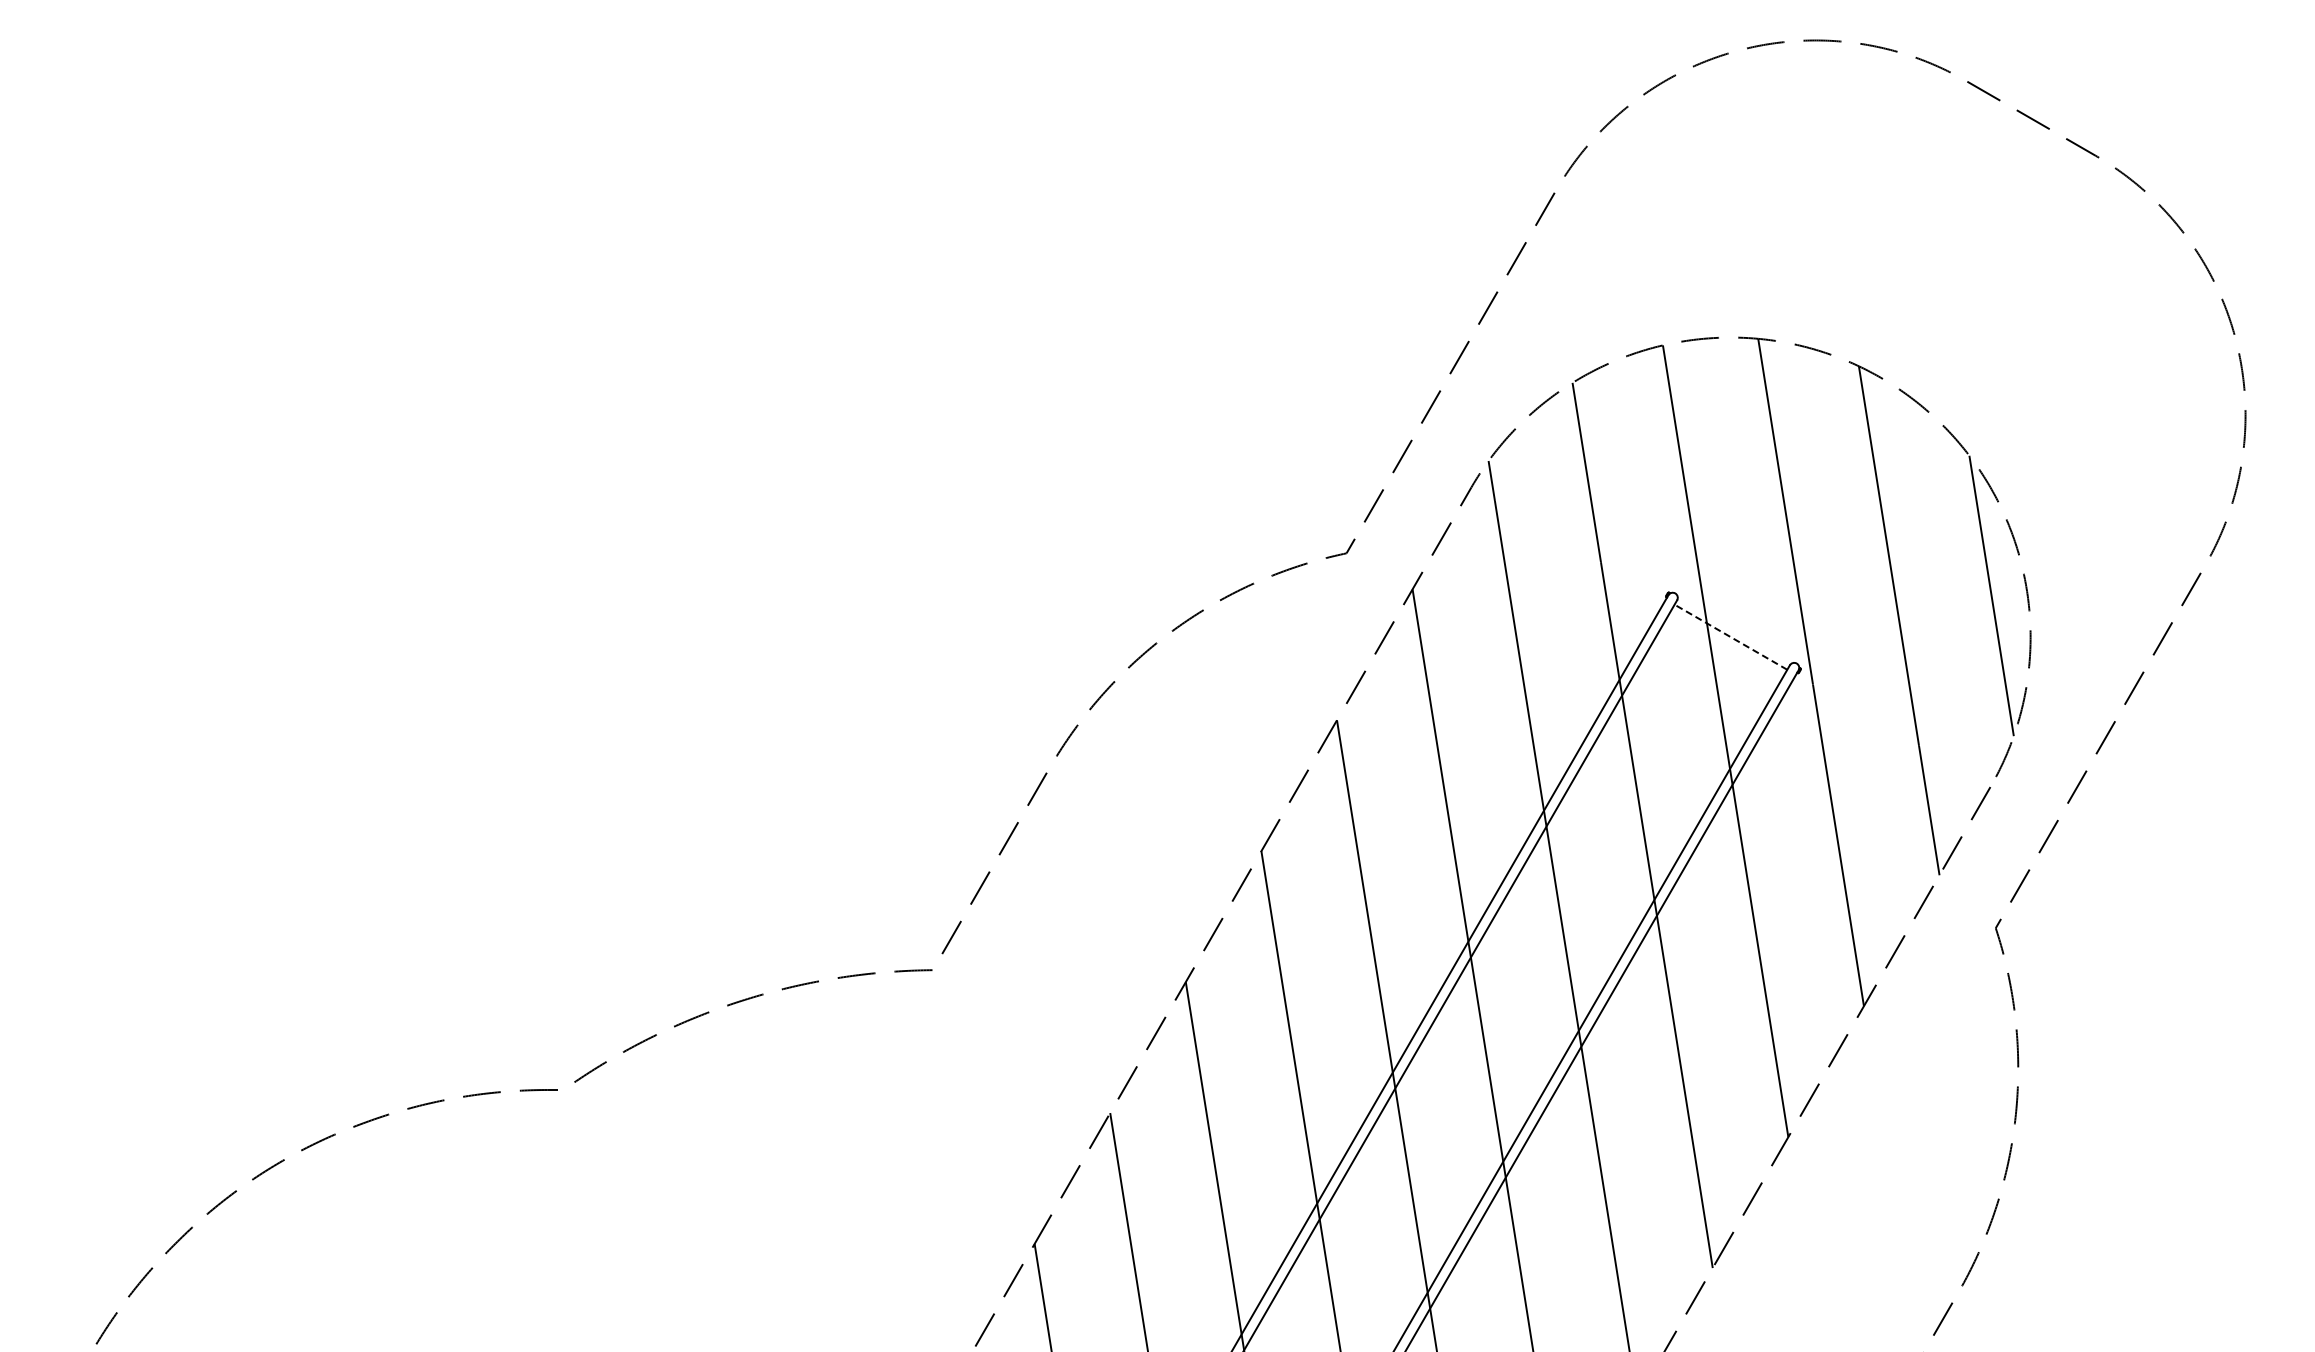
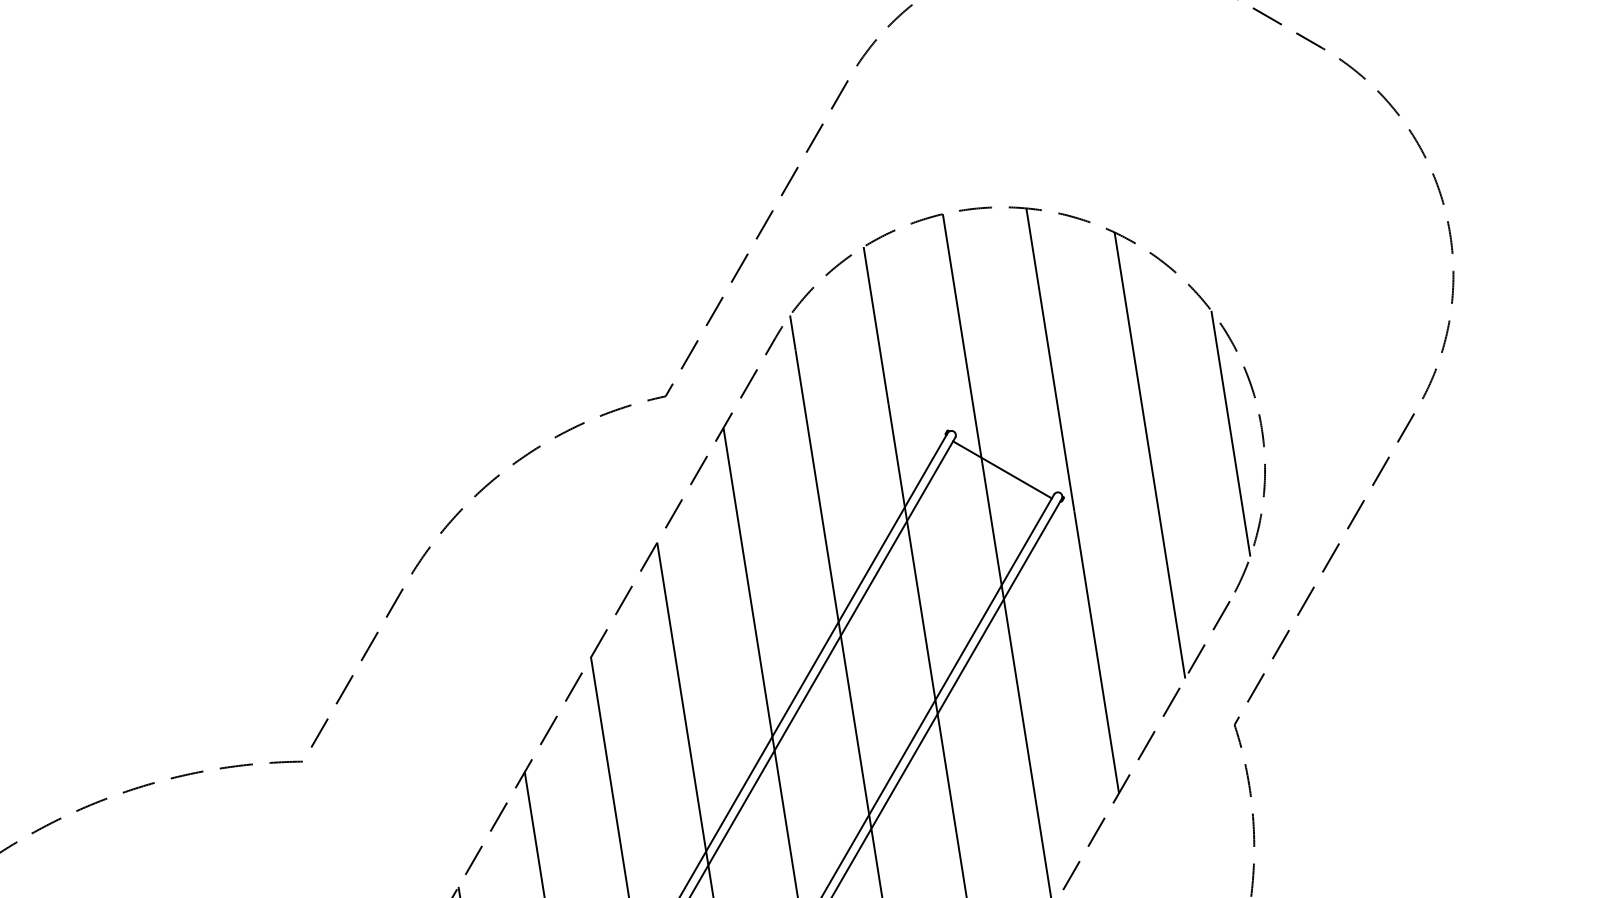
line: (1730, 636) -> (1002, 469), dashed -> solid

